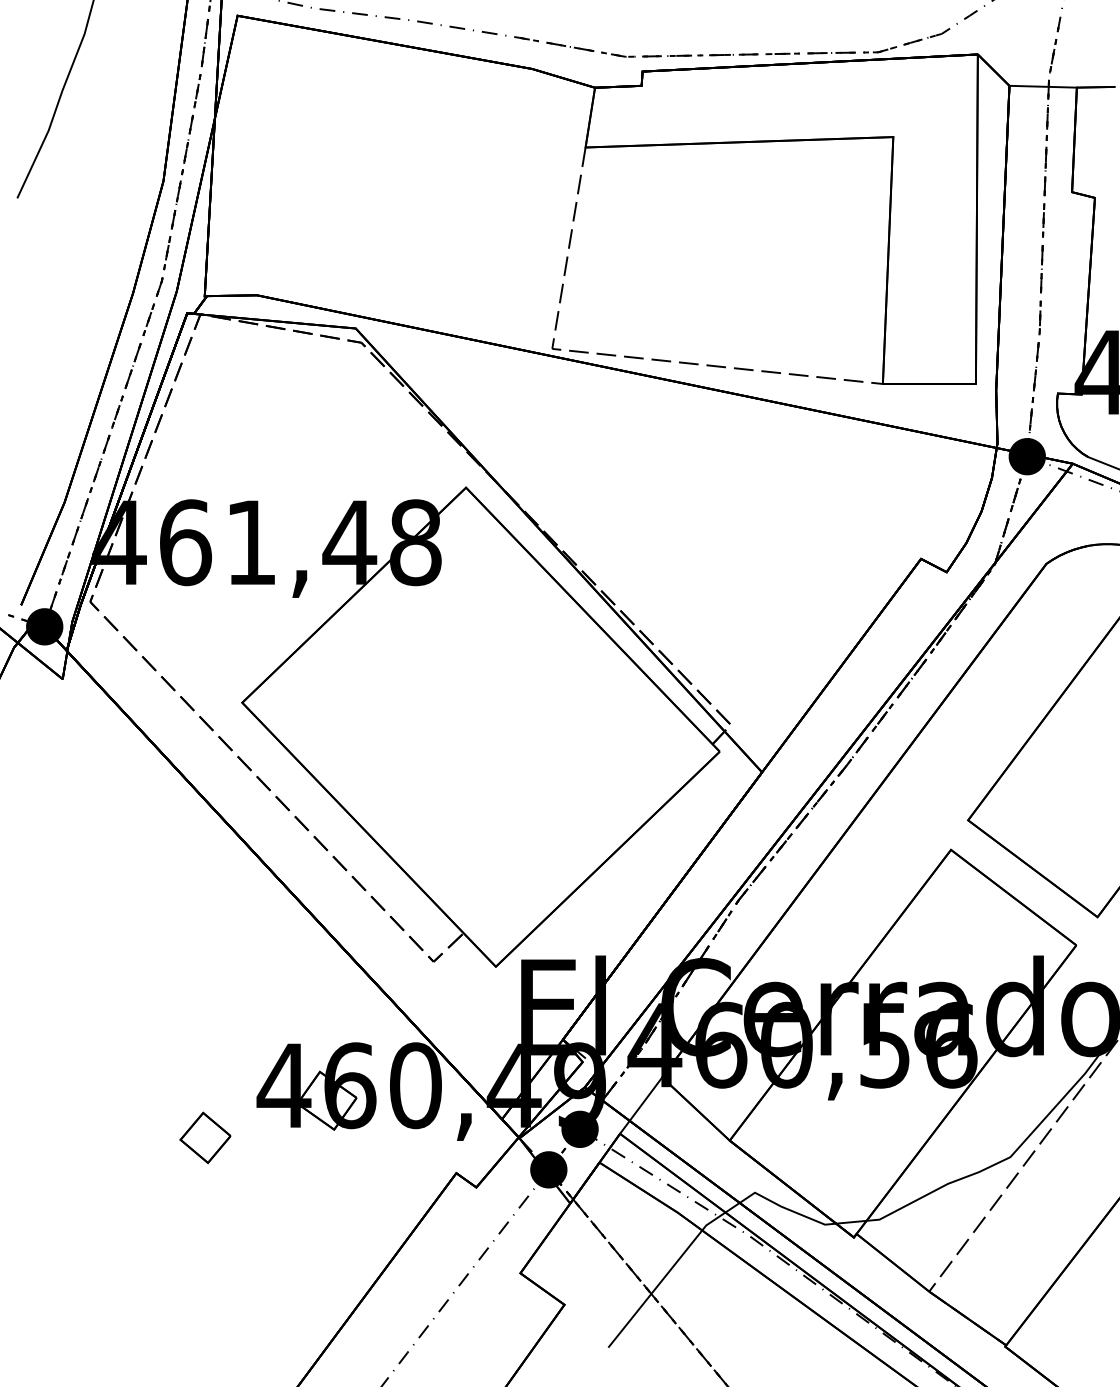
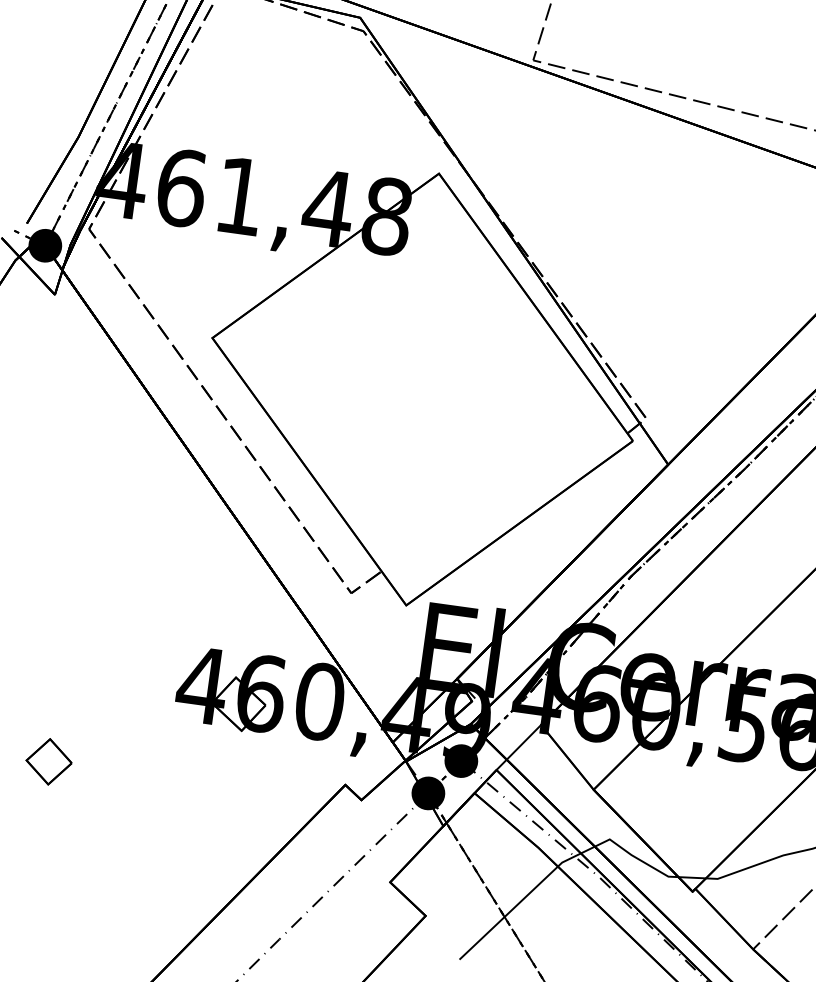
part: (205, 1137) -> (49, 761), moved

